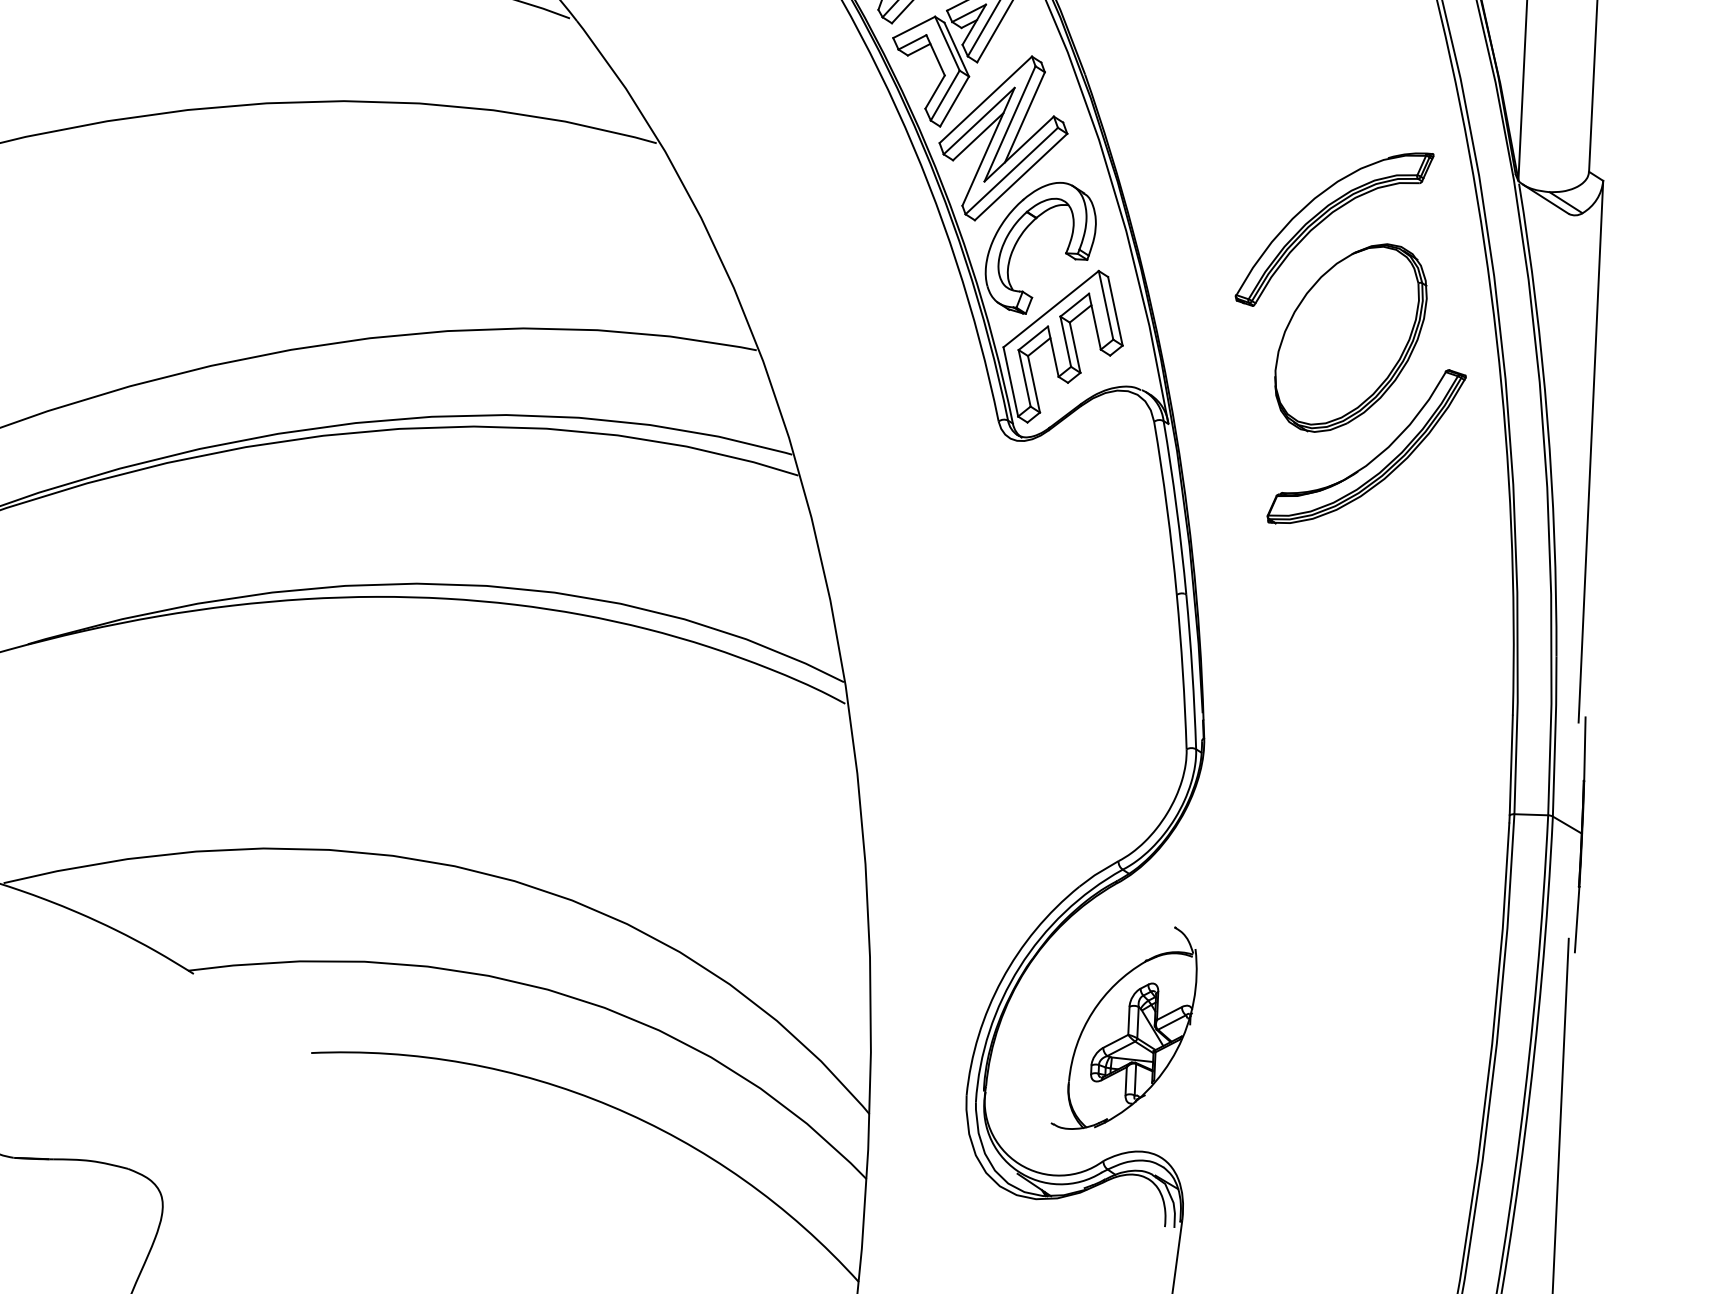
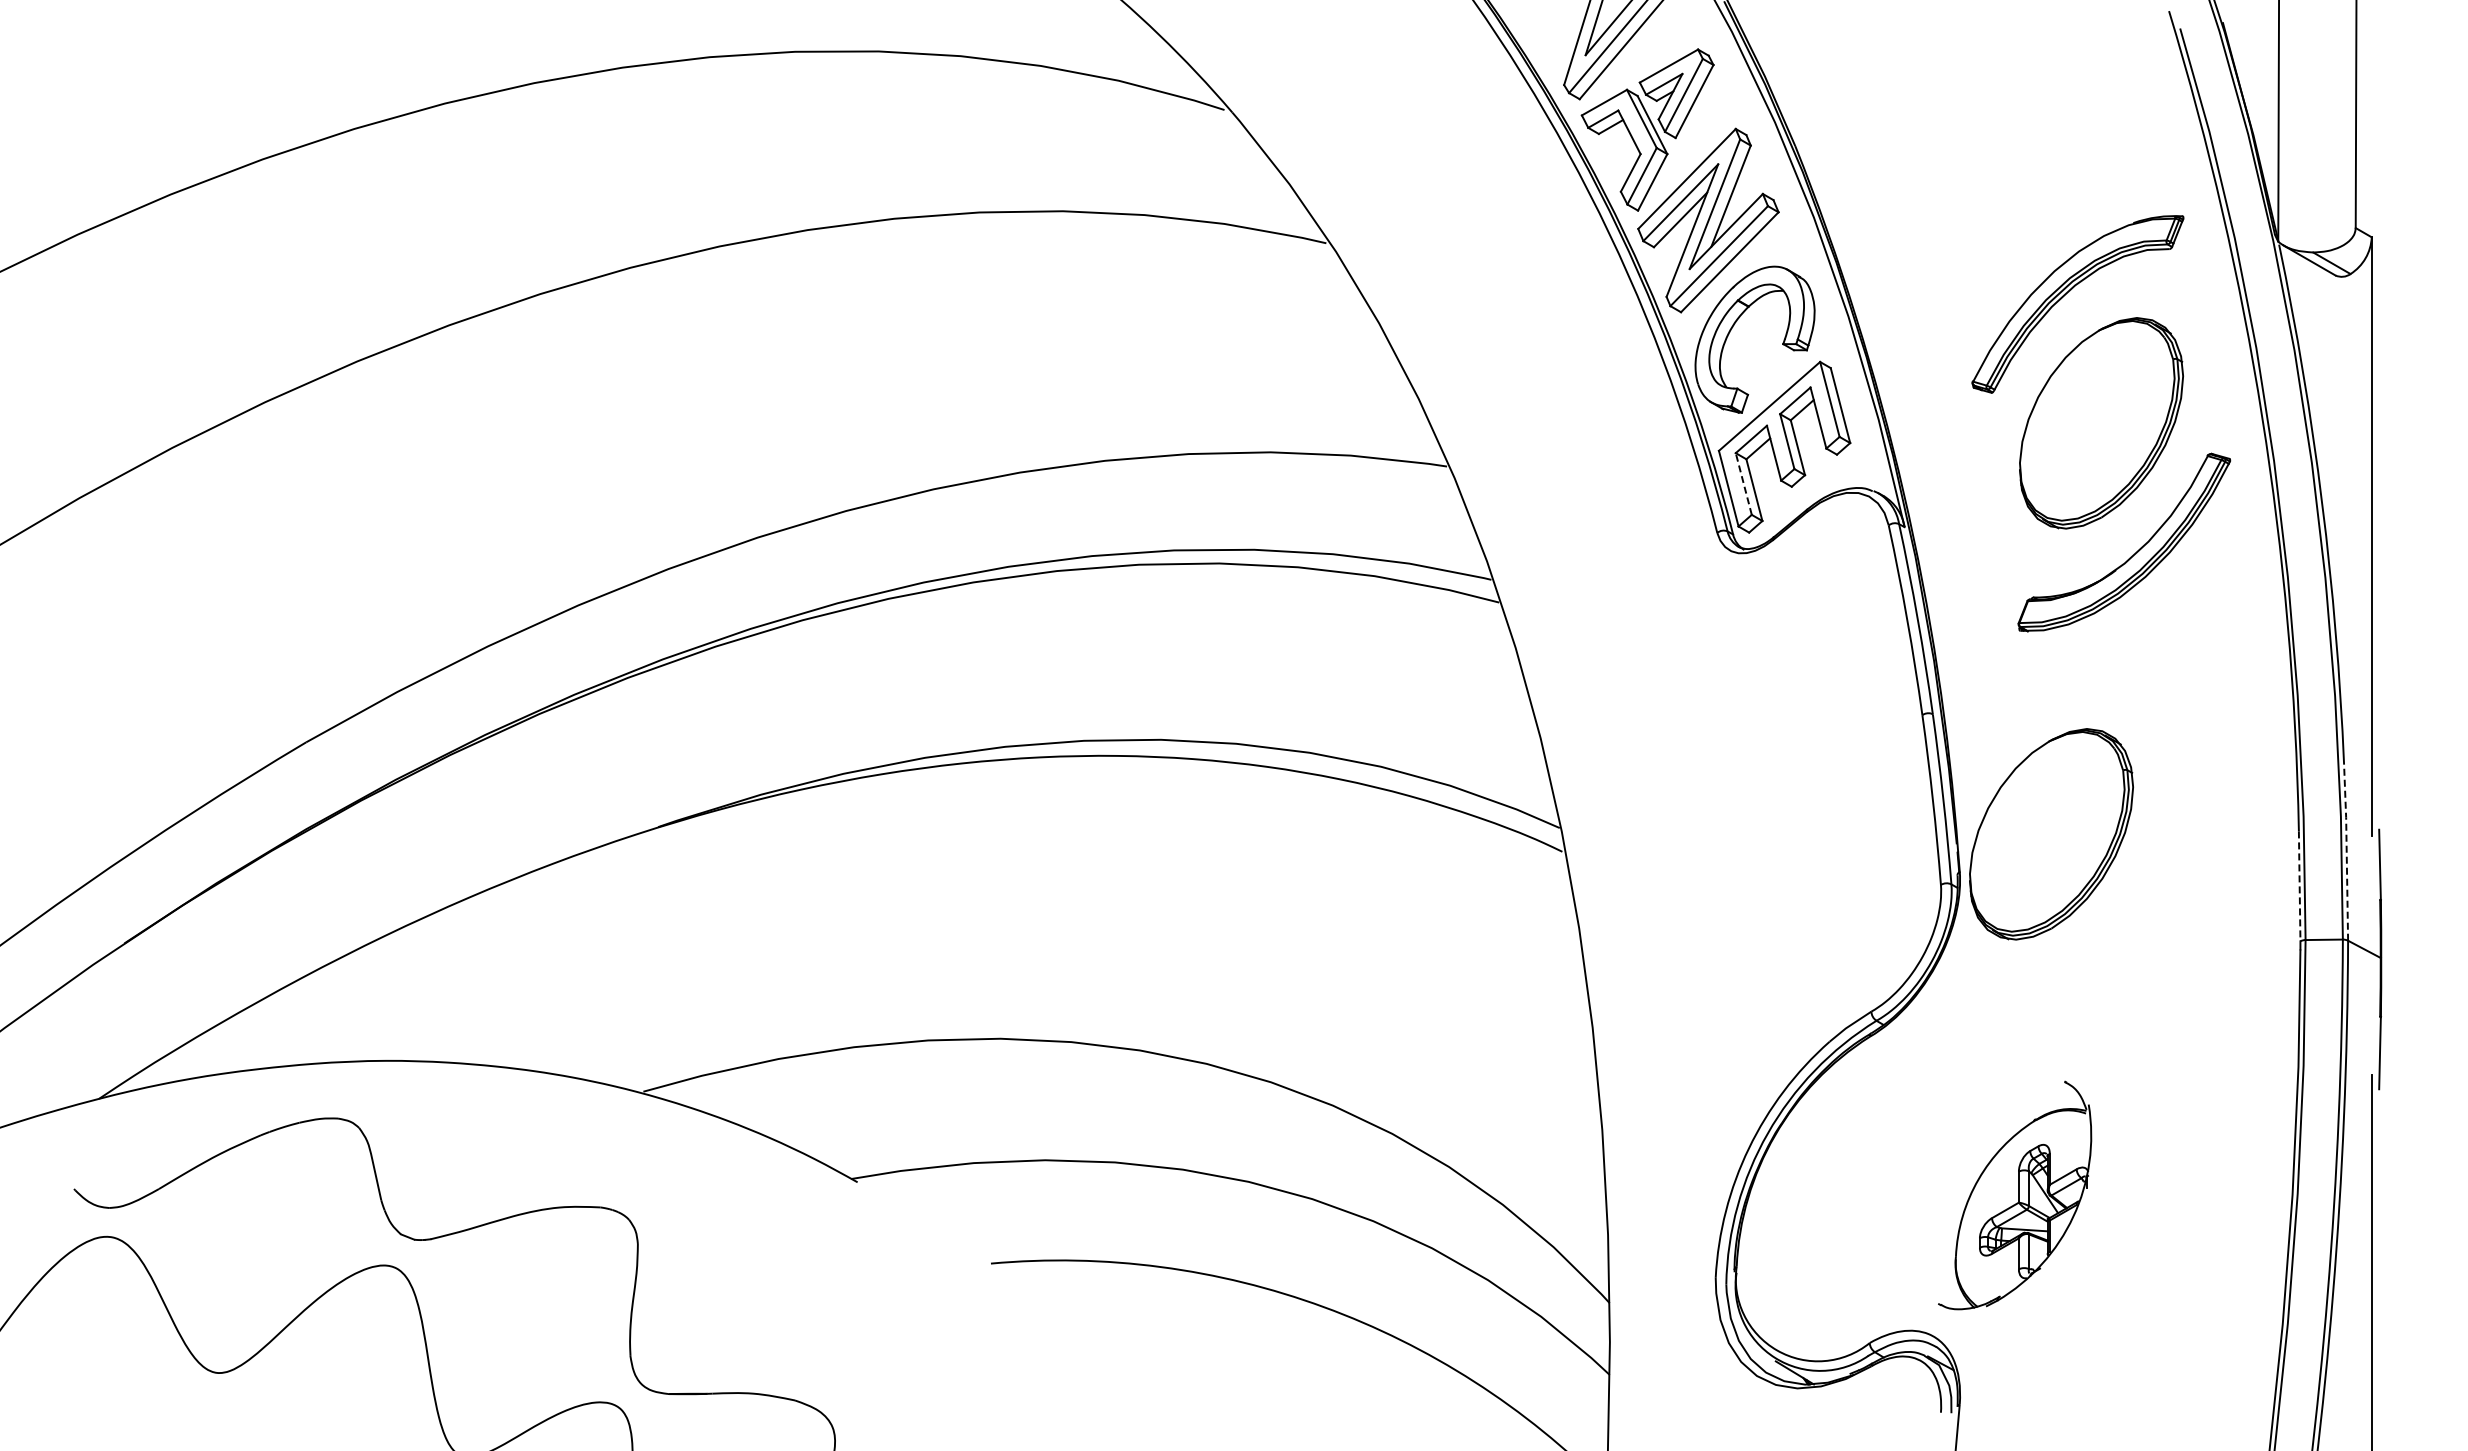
line: (1024, 378) -> (1743, 484), solid -> dashed
part: (1288, 708) -> (2051, 834), added
line: (1555, 735) -> (2346, 851), solid -> dashed
line: (1511, 765) -> (2299, 886), solid -> dashed
part: (1125, 1028) -> (2015, 1195), moved

